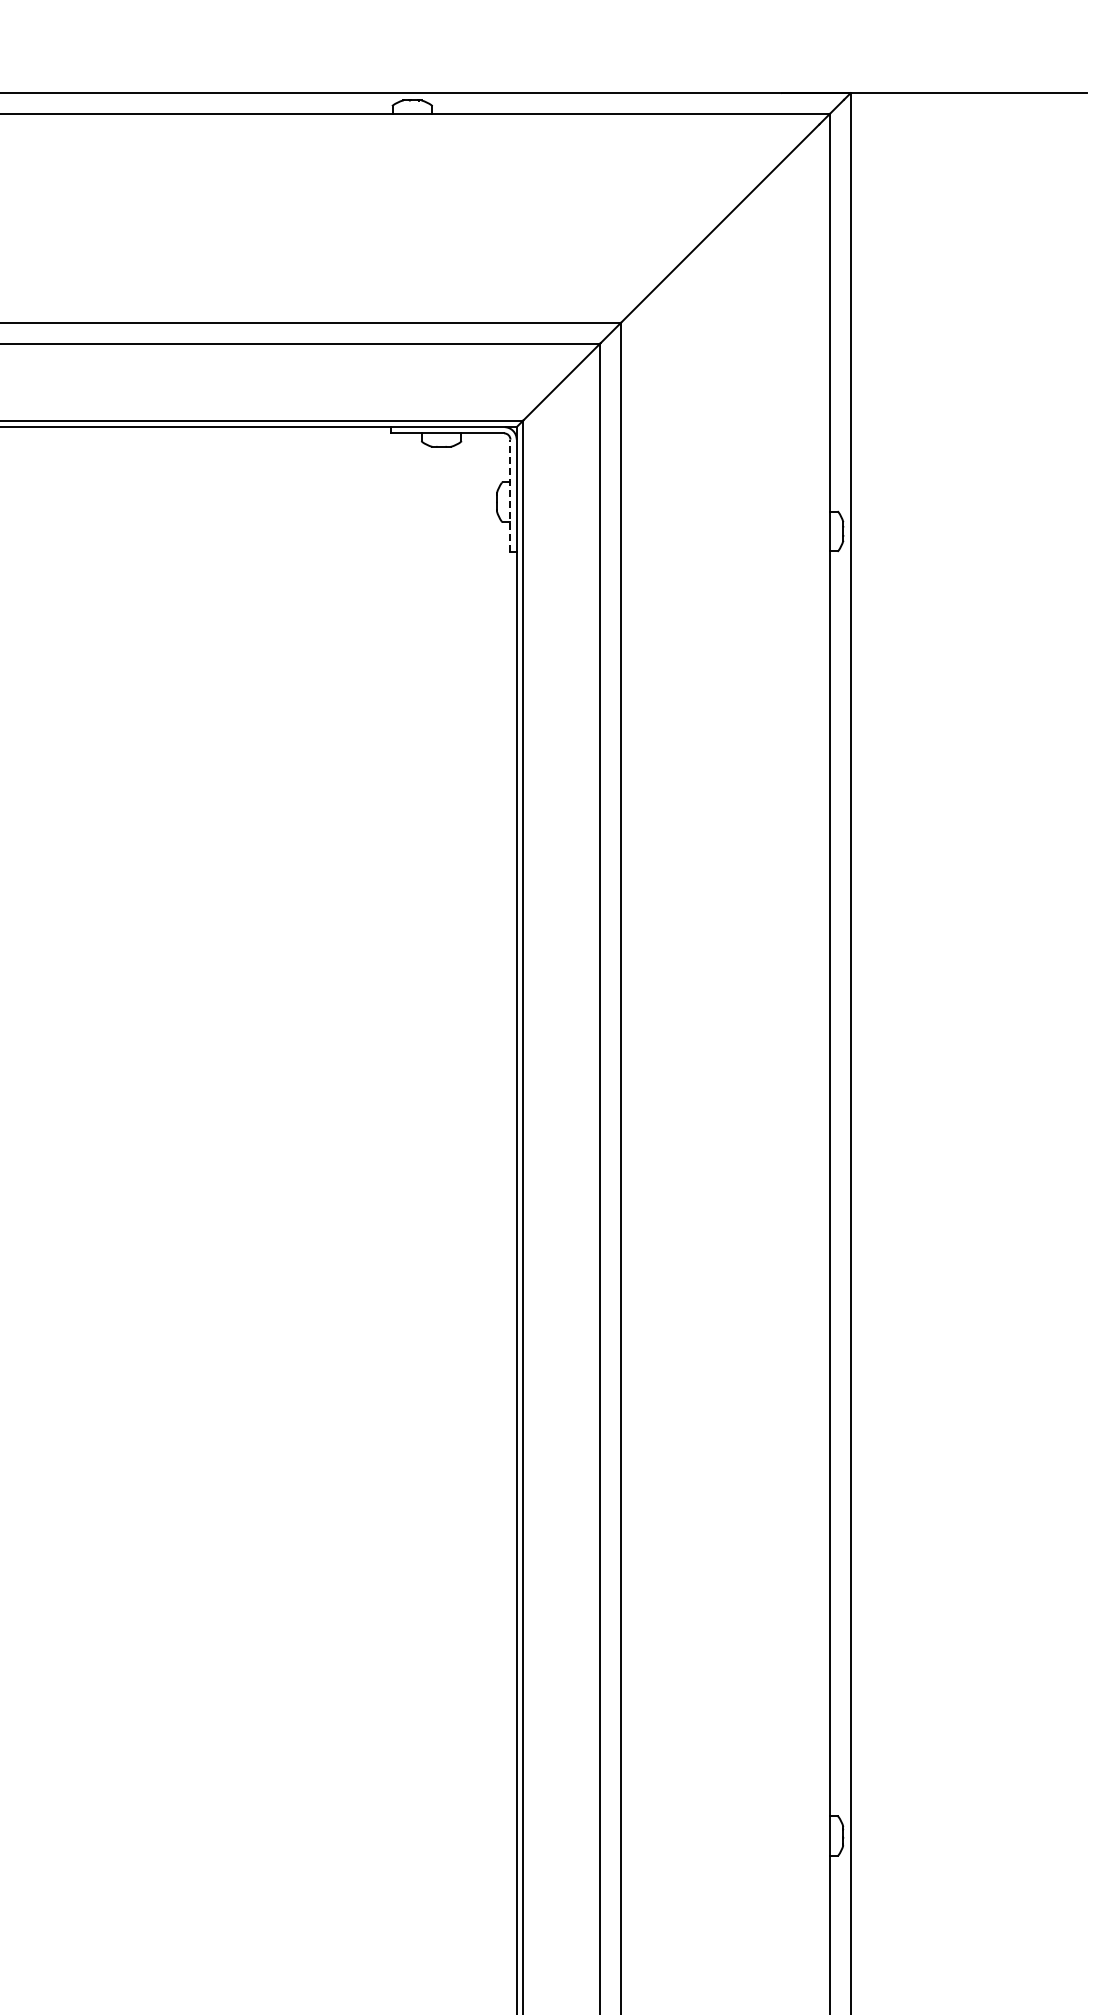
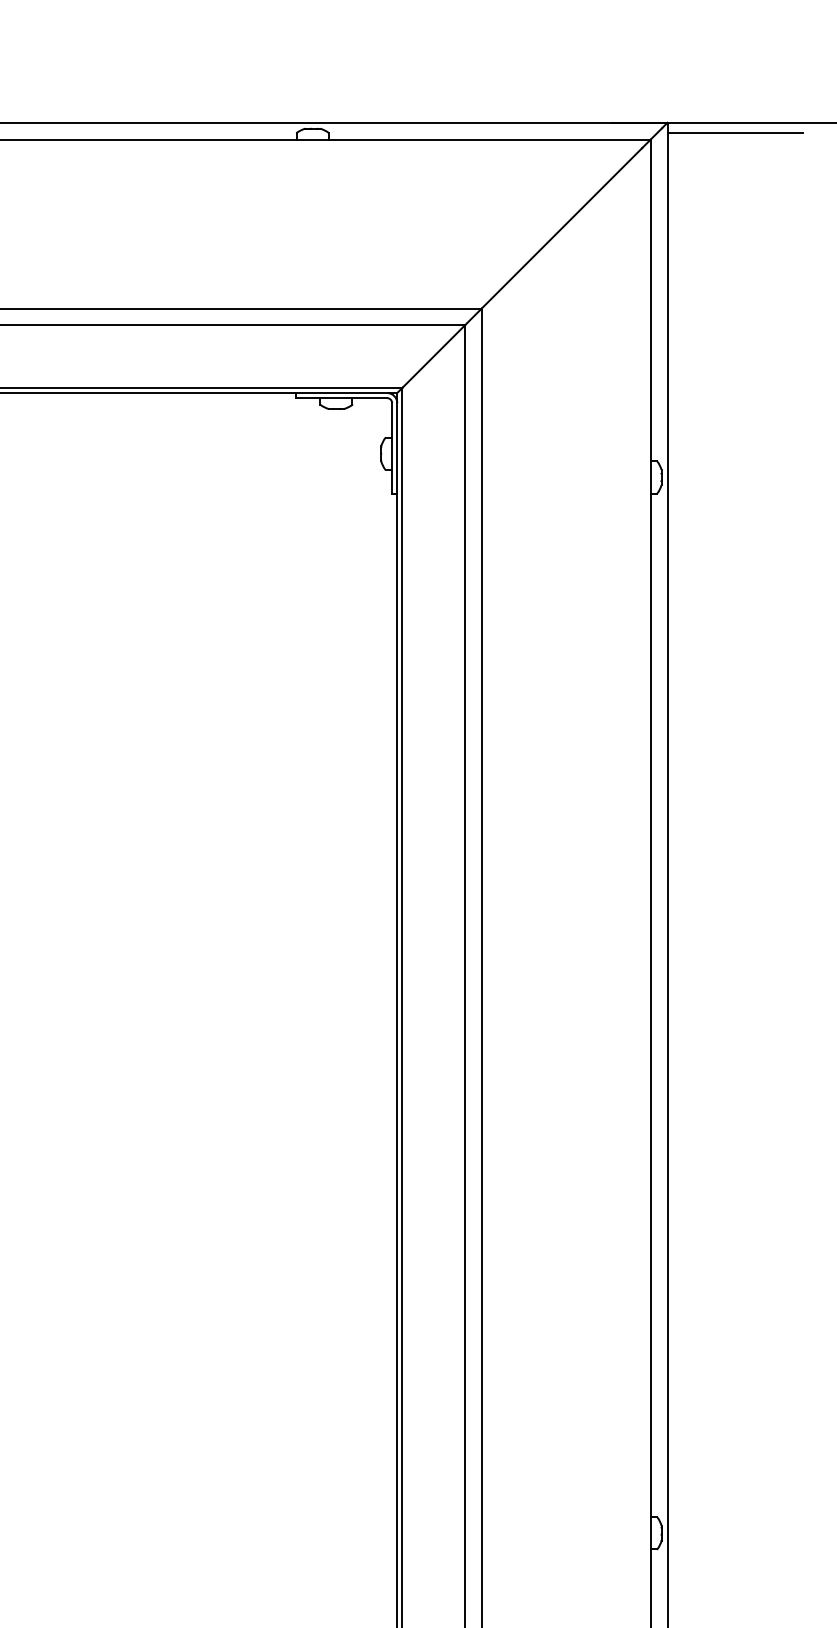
line: (933, 105) -> (734, 132), added
line: (510, 495) -> (392, 448), dashed -> solid

